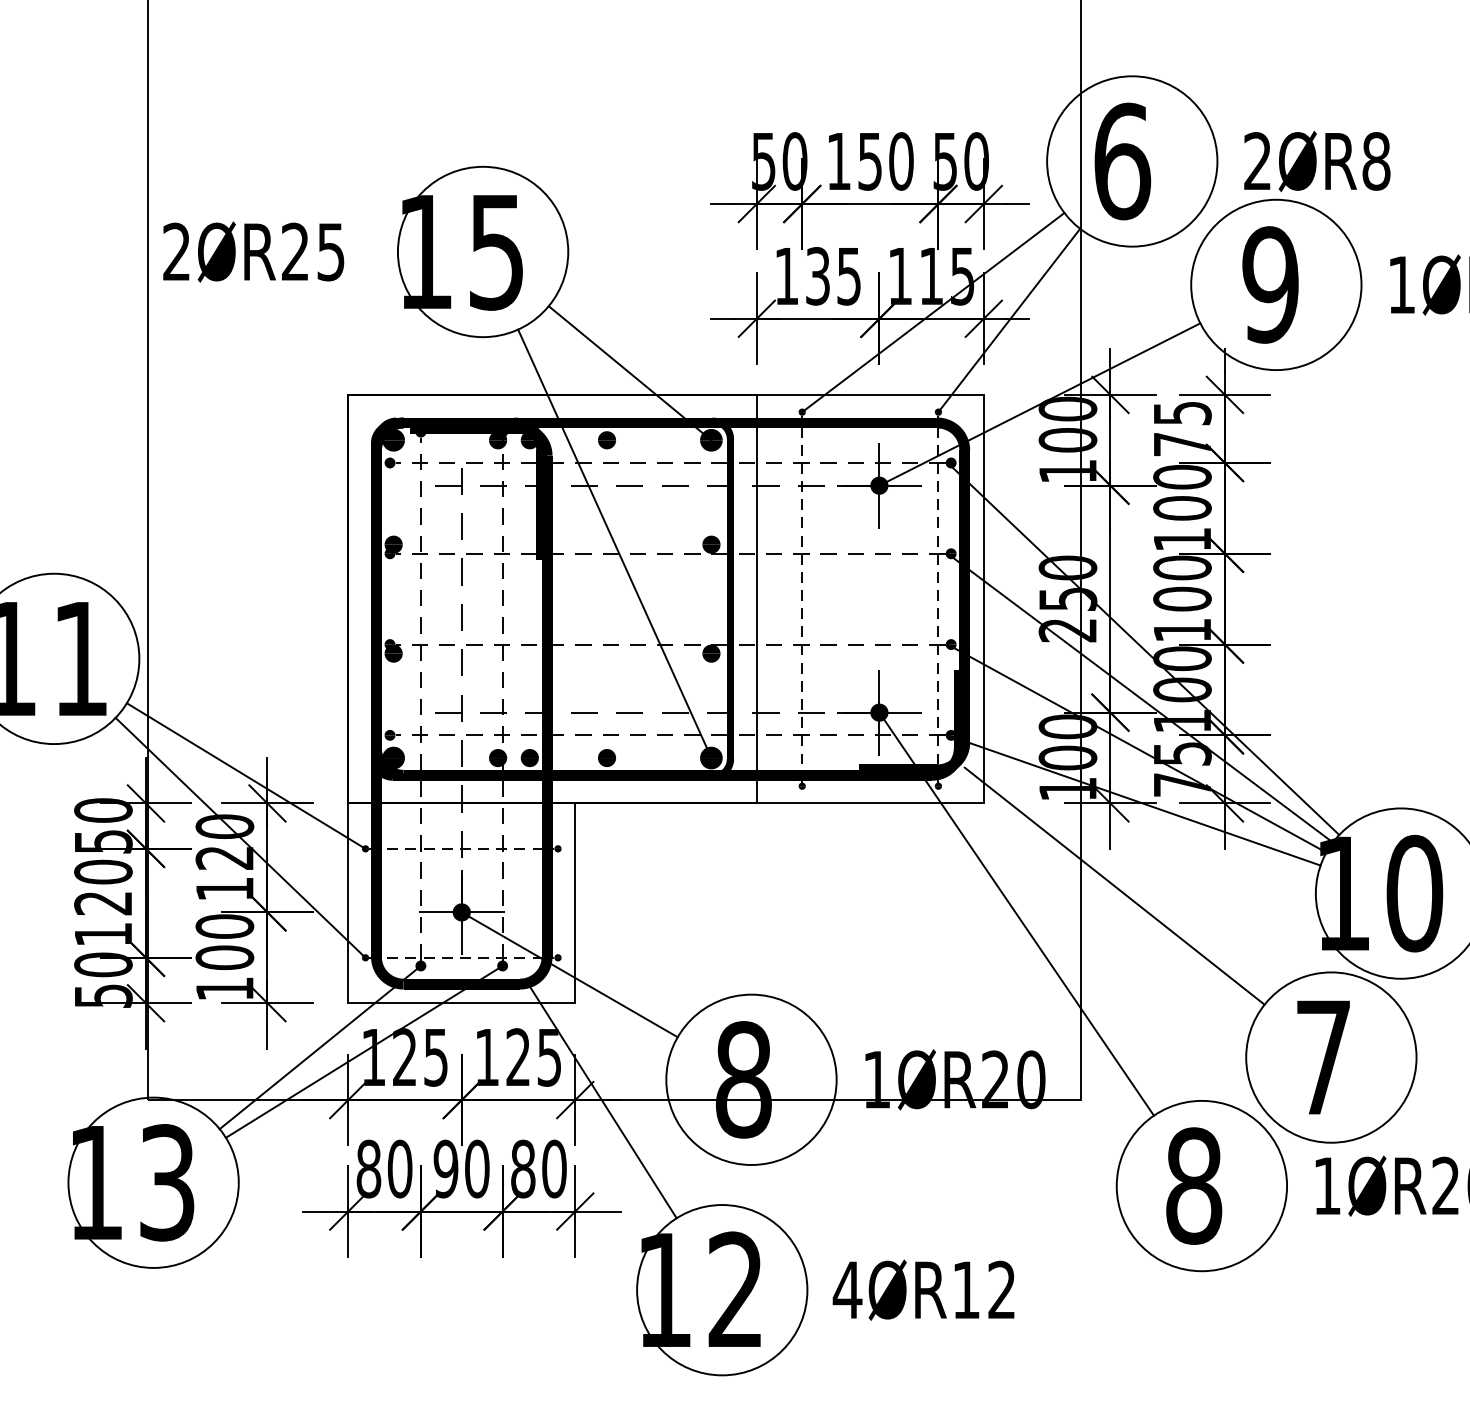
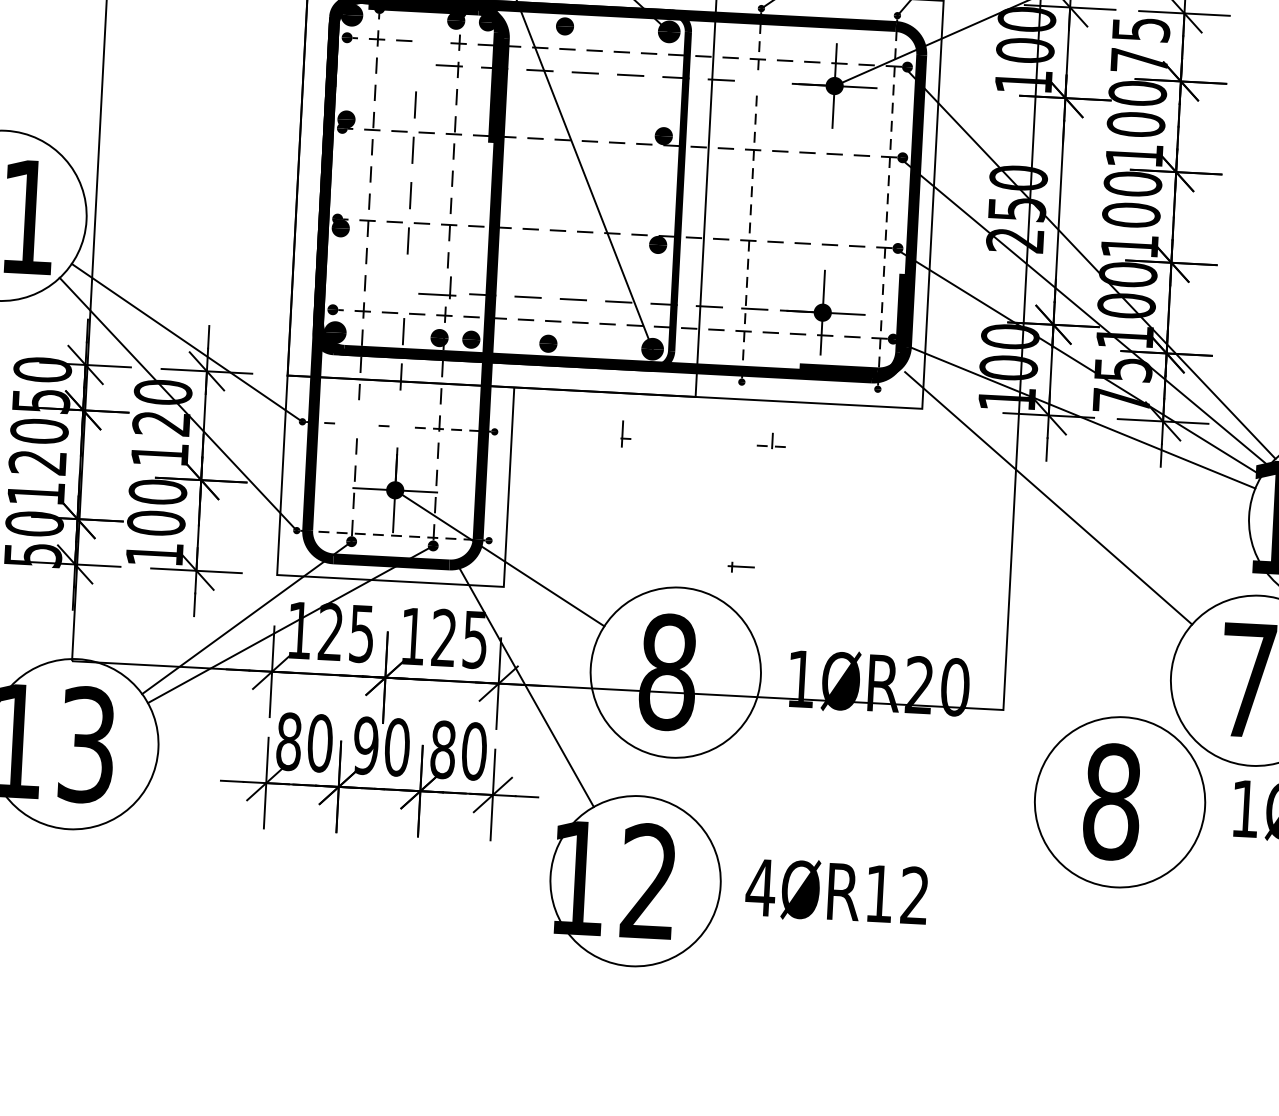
part: (458, 478) -> (414, 56), removed
part: (811, 486) -> (741, 567), moved
part: (493, 706) -> (437, 286), size x1.4
part: (448, 708) -> (392, 285), removed
part: (419, 843) -> (771, 441), moved
part: (465, 844) -> (626, 434), moved
line: (1016, 913) -> (949, 520), removed

